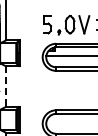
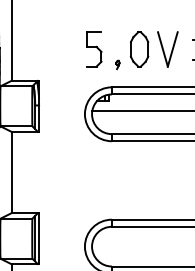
line: (6, 87) -> (12, 174), dashed -> solid

